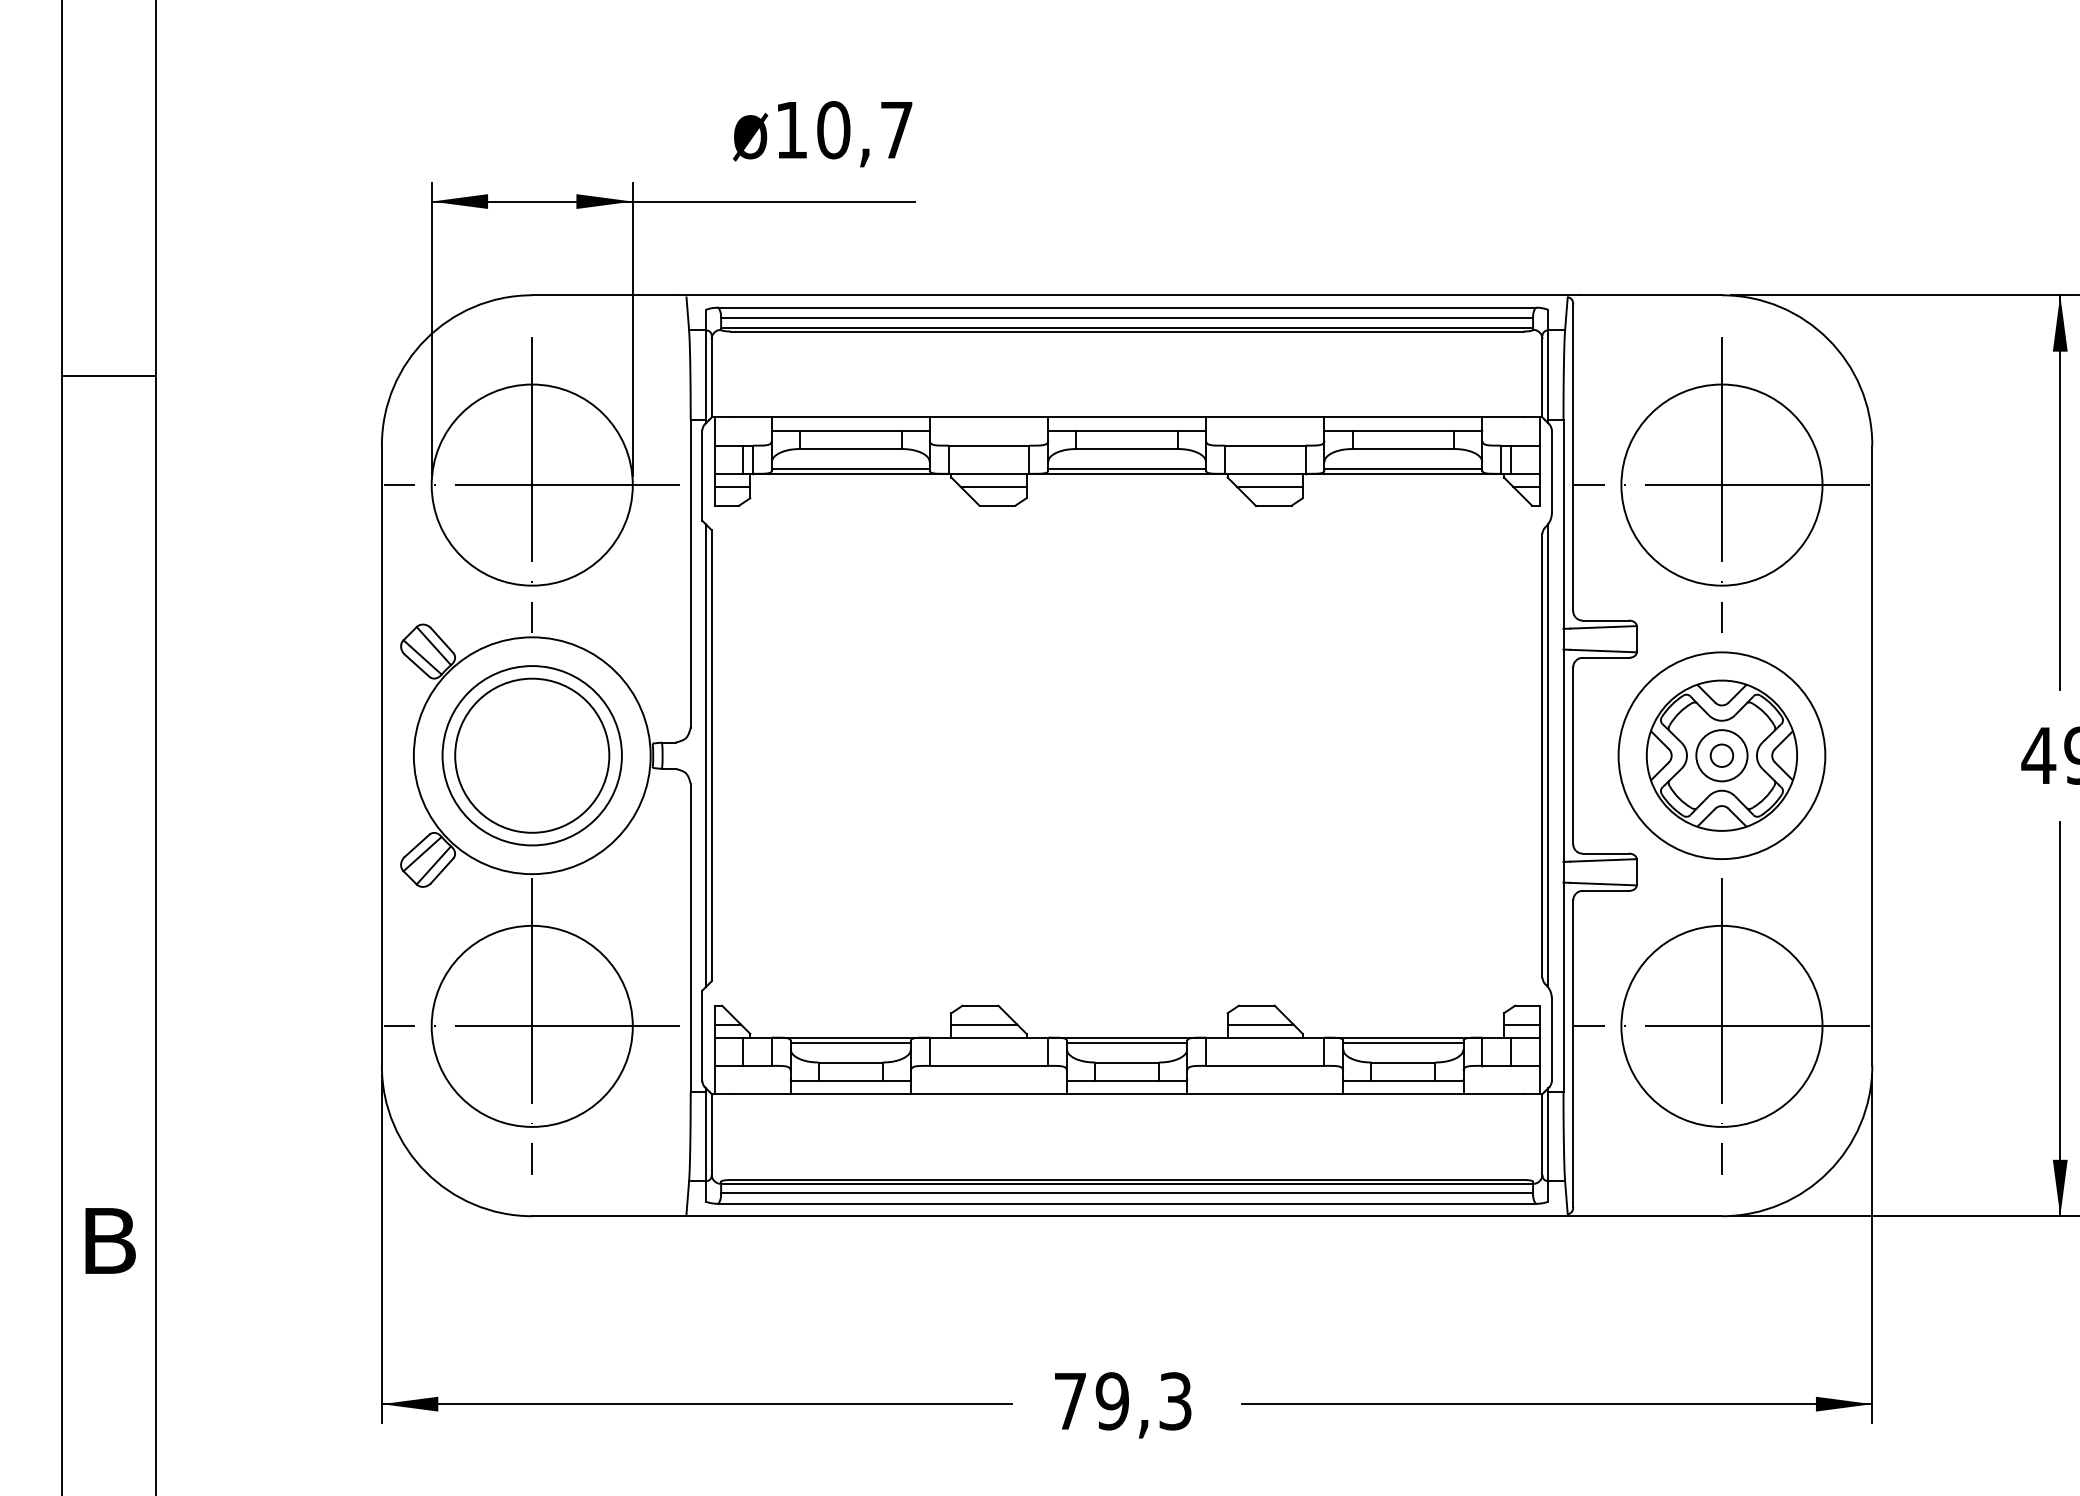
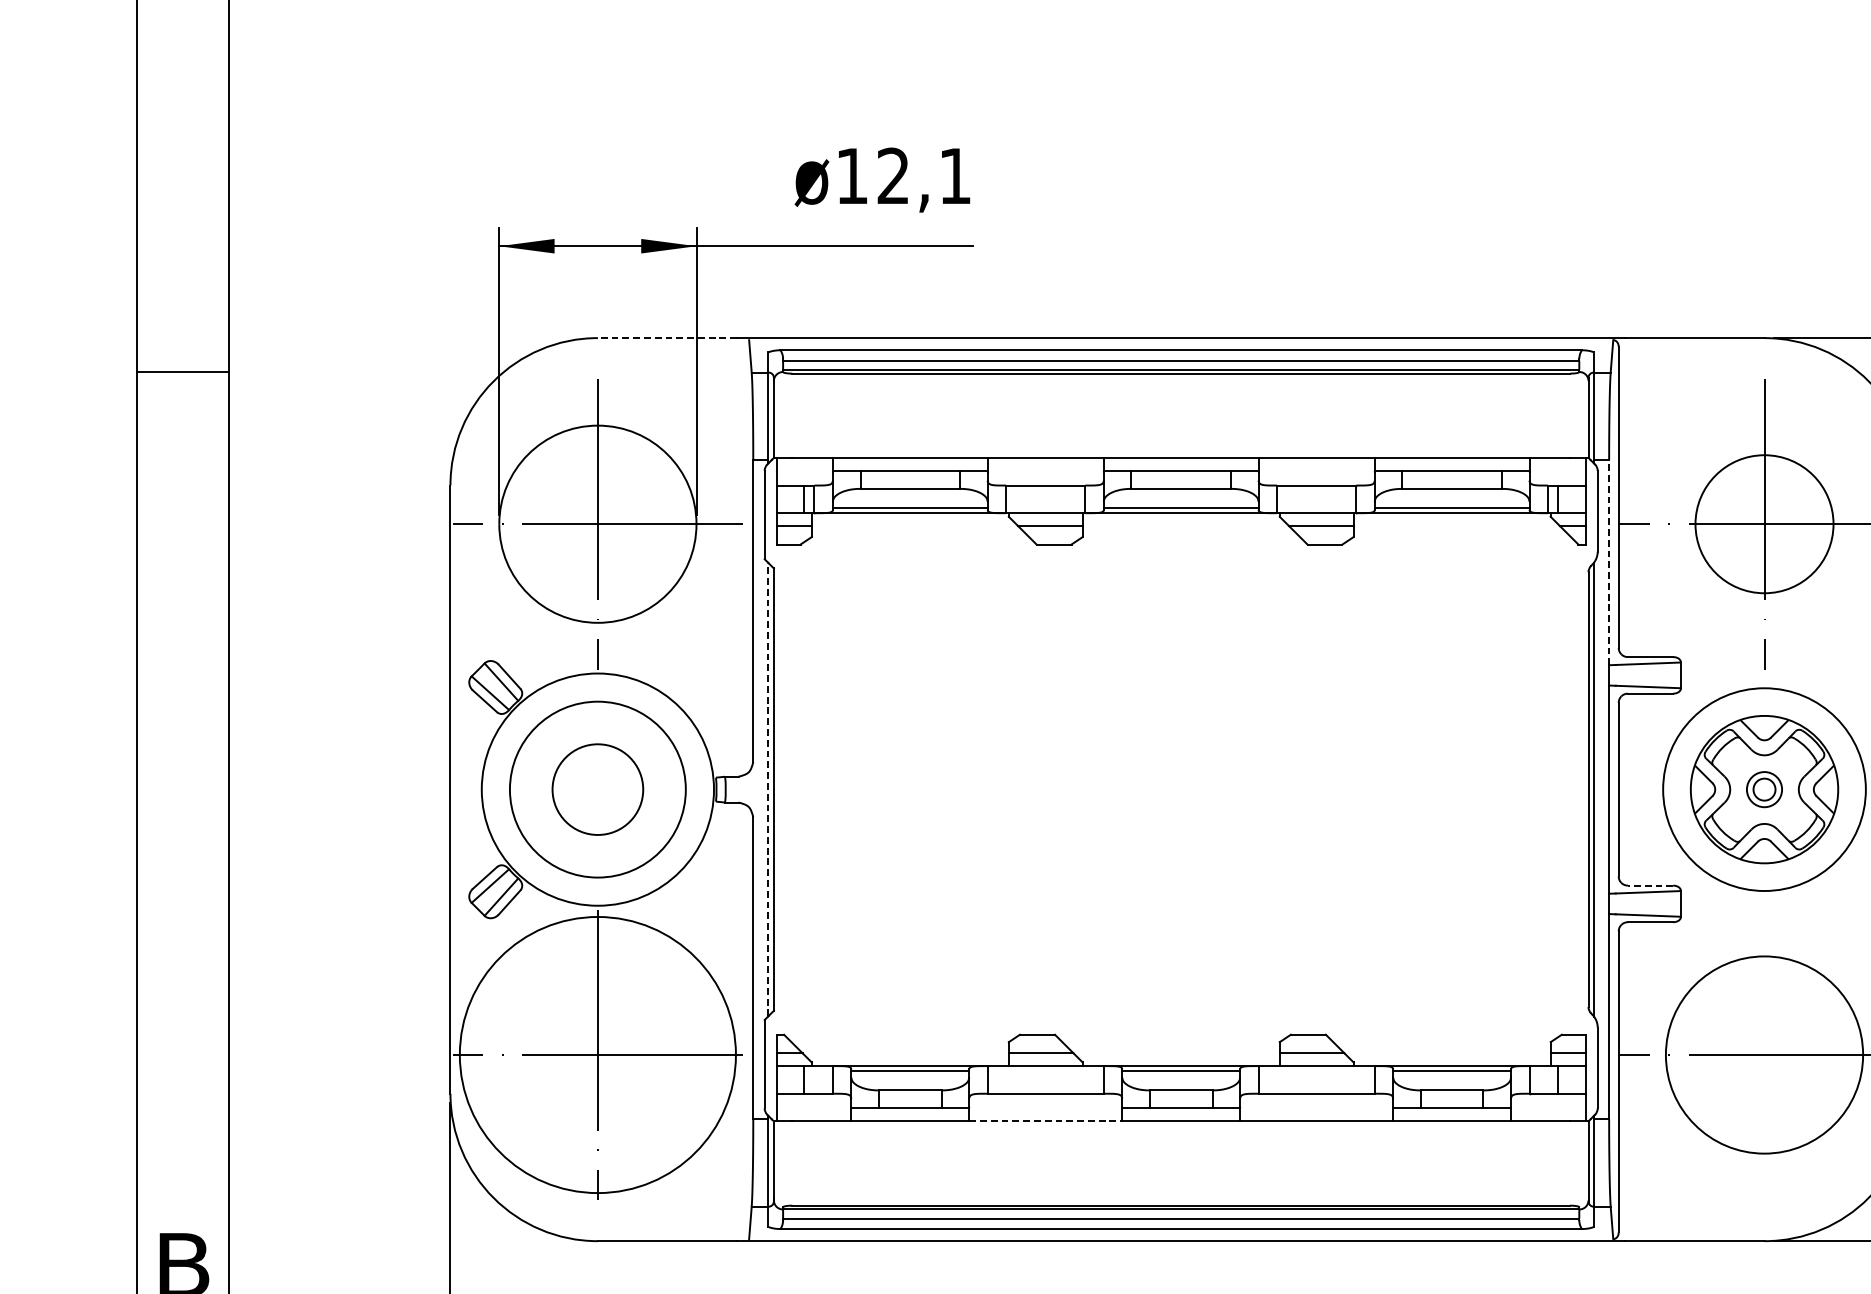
text: (864, 130) -> (923, 176), 10,7 -> 12,1
line: (603, 295) -> (667, 338), solid -> dashed
line: (109, 376) -> (183, 371), moved
circle: (1721, 484) -> (1764, 523), size x0.7
line: (1563, 524) -> (1609, 562), solid -> dashed
circle: (532, 755) -> (598, 789), size x0.6
line: (706, 755) -> (768, 789), solid -> dashed
circle: (1721, 755) -> (1764, 789), size x0.7
line: (1605, 853) -> (1650, 885), solid -> dashed
circle: (531, 1025) -> (597, 1054), size x1.4
line: (1721, 1026) -> (1764, 1055), removed
line: (988, 1094) -> (1045, 1121), solid -> dashed

